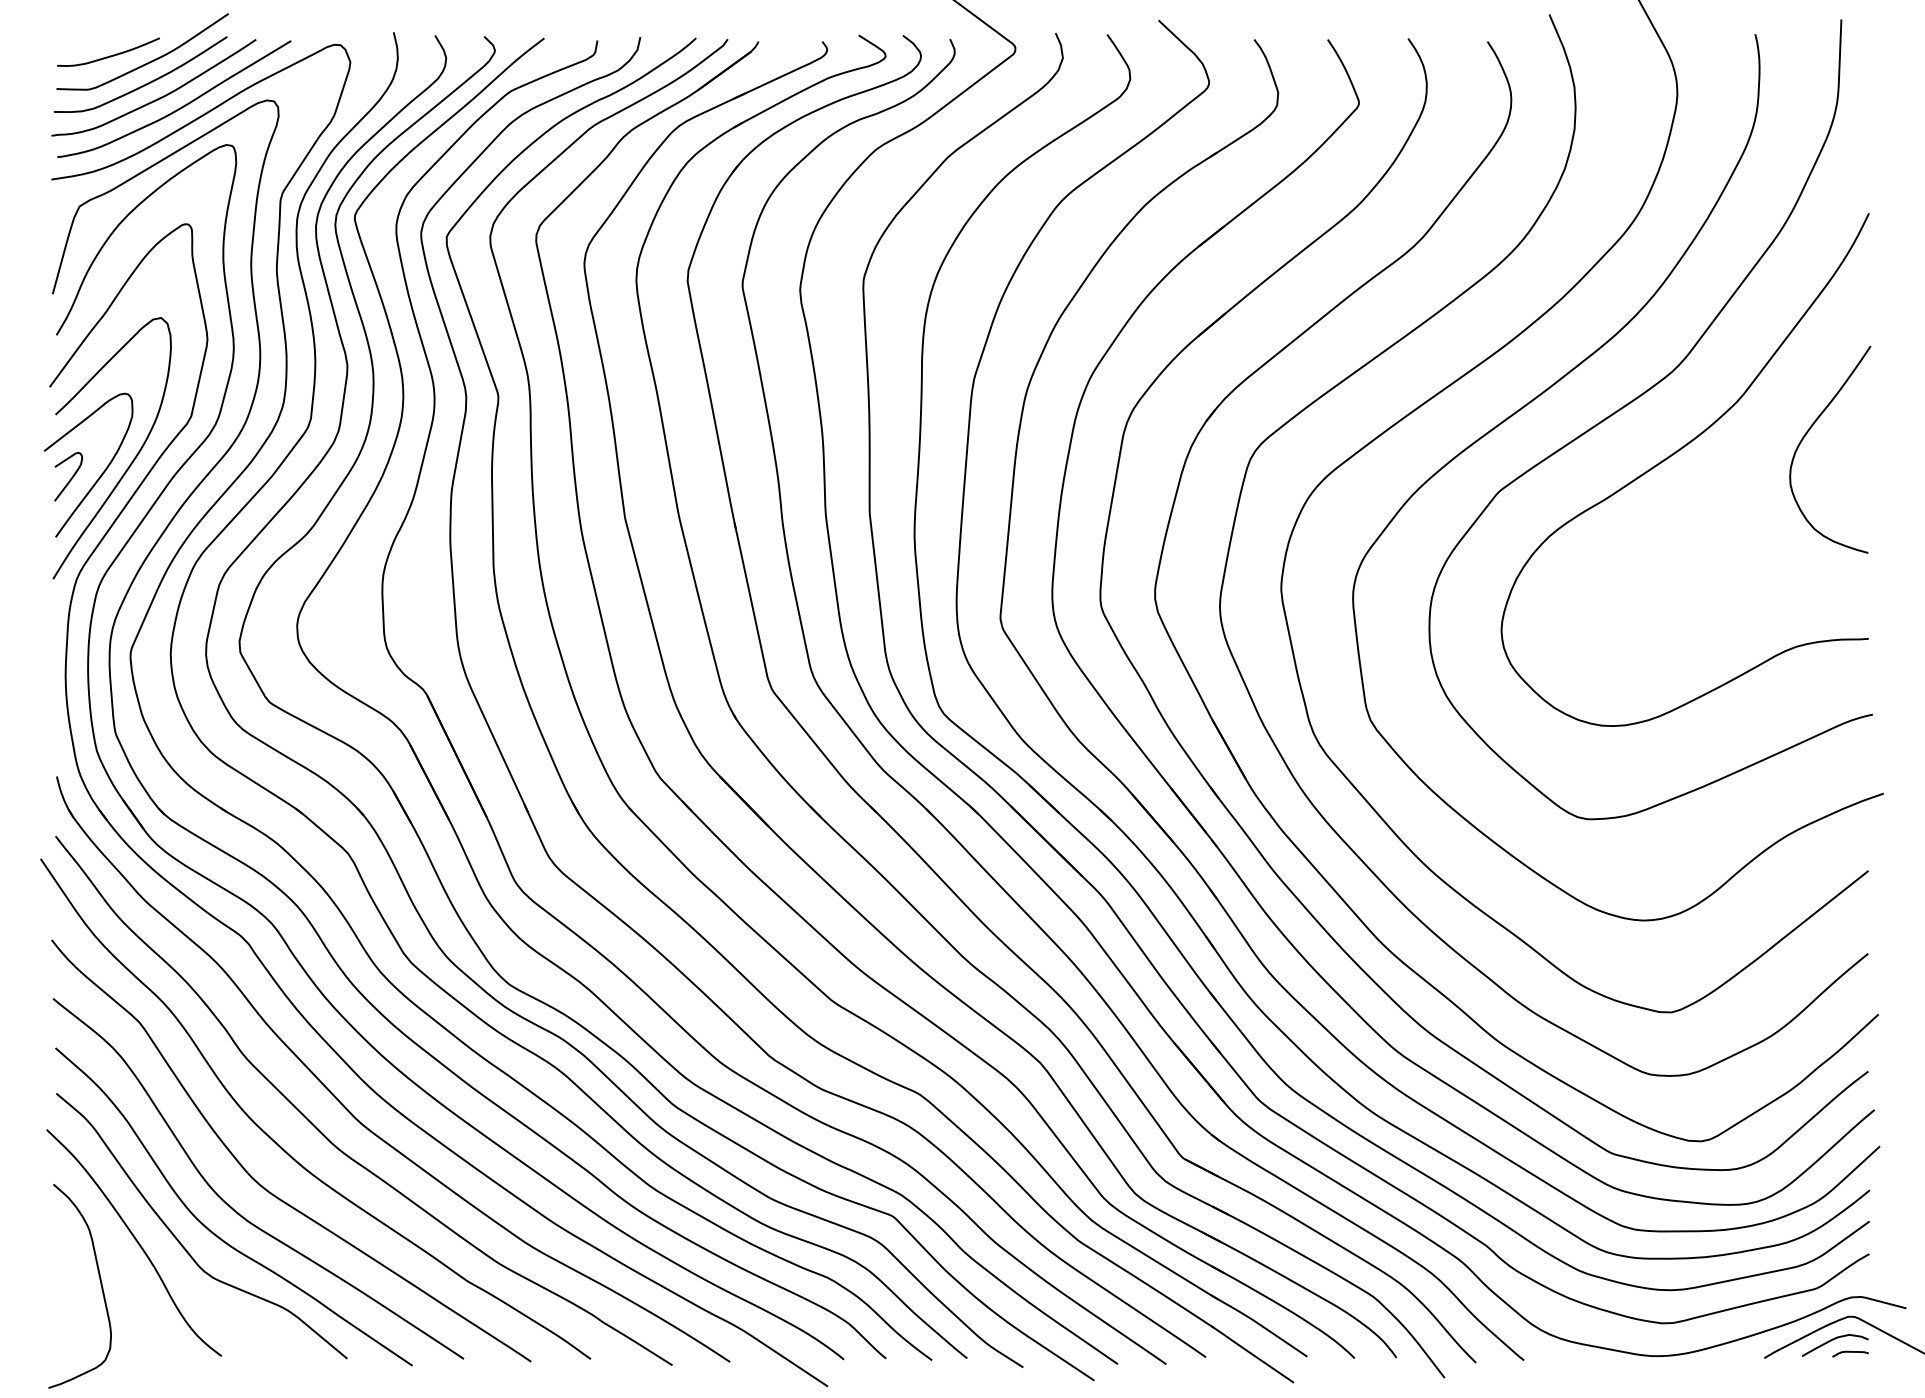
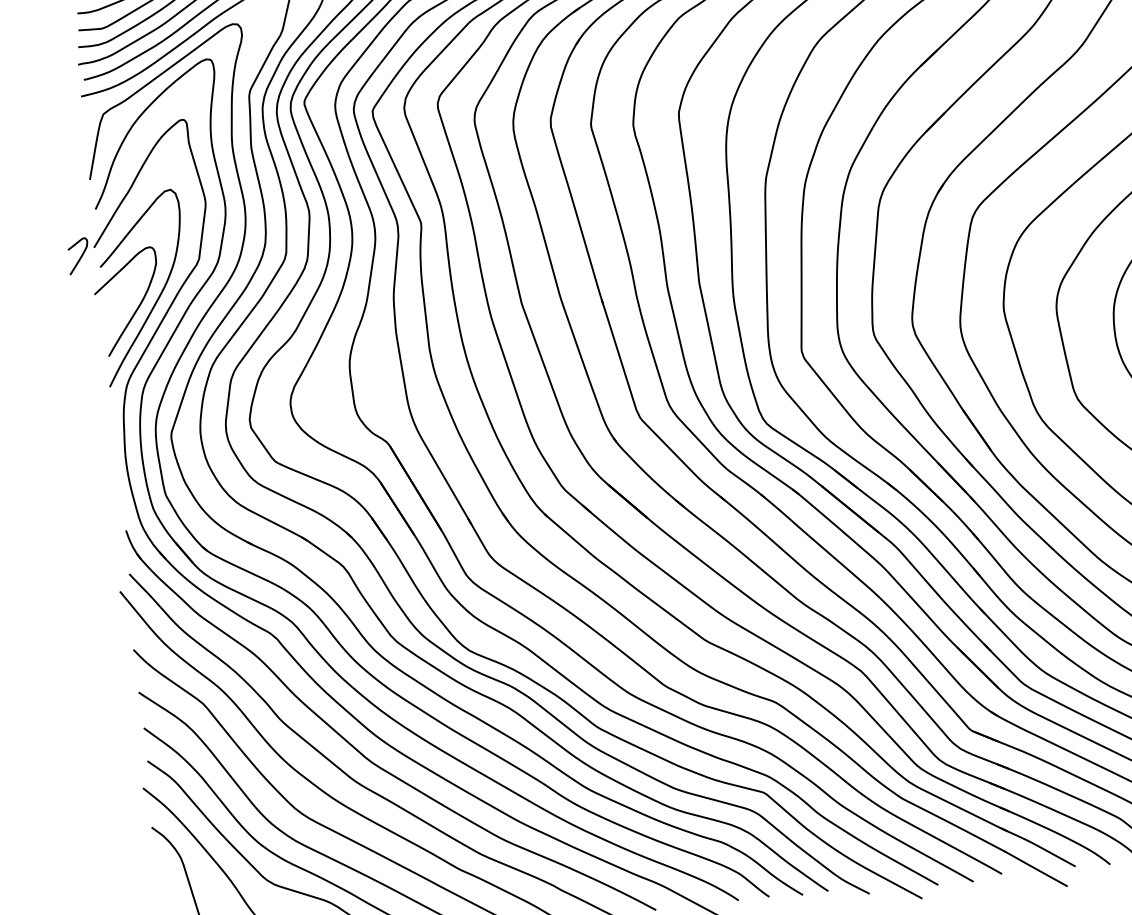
curve: (70, 478) -> (80, 257), moved

